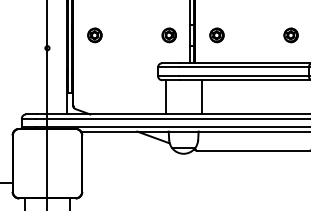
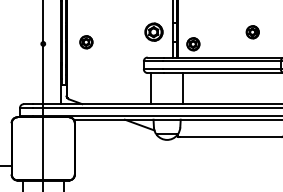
part: (95, 35) -> (86, 42), moved
part: (168, 35) -> (153, 32), size x1.4
part: (217, 35) -> (193, 44), moved
part: (290, 35) -> (252, 32), moved

